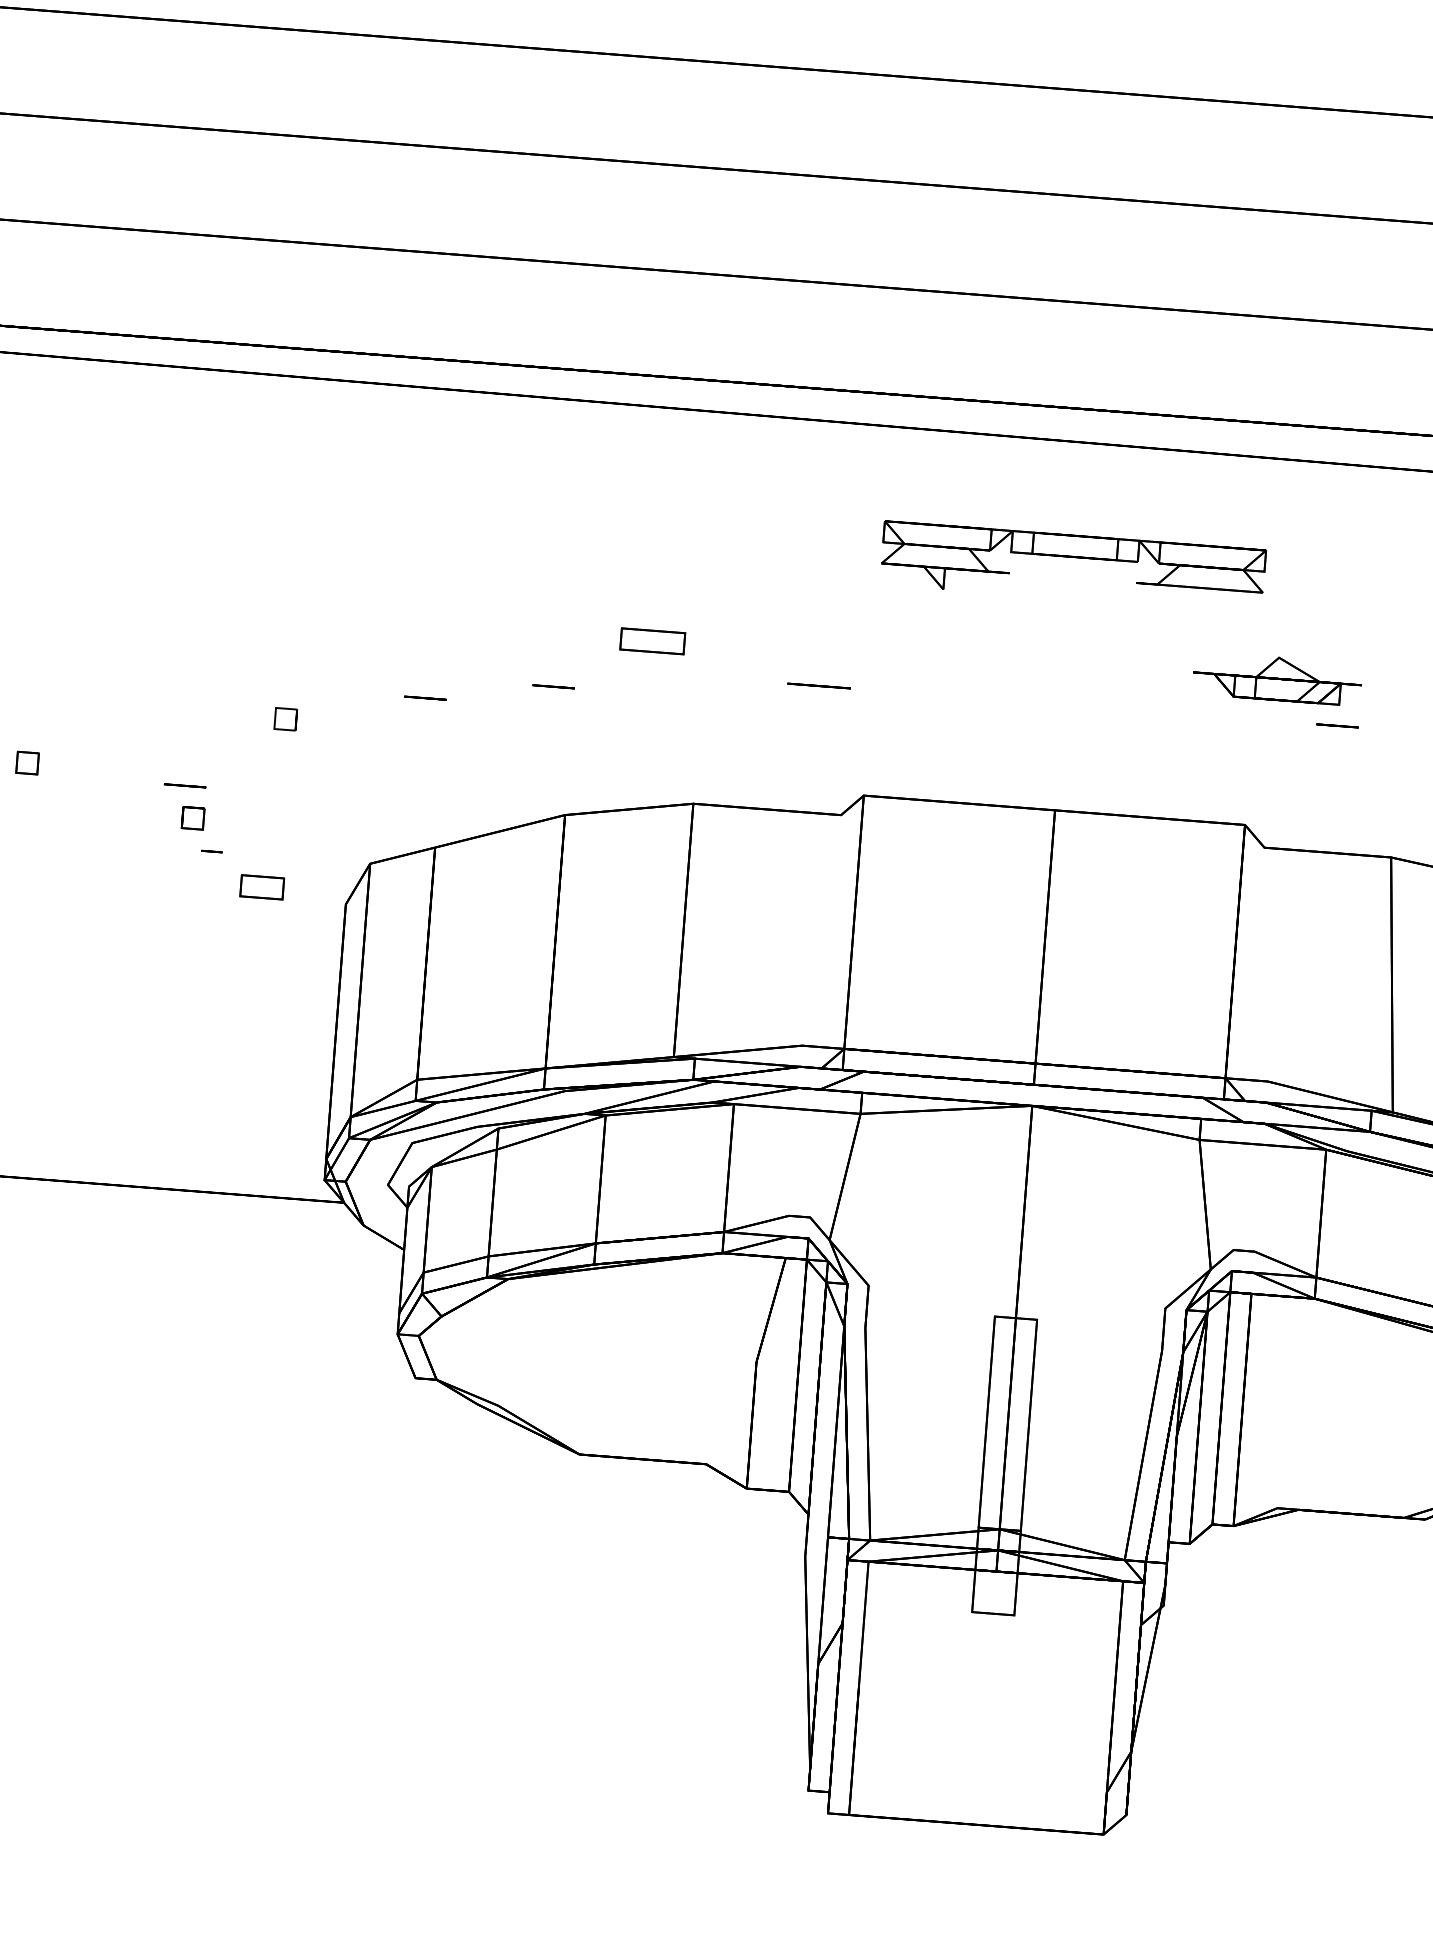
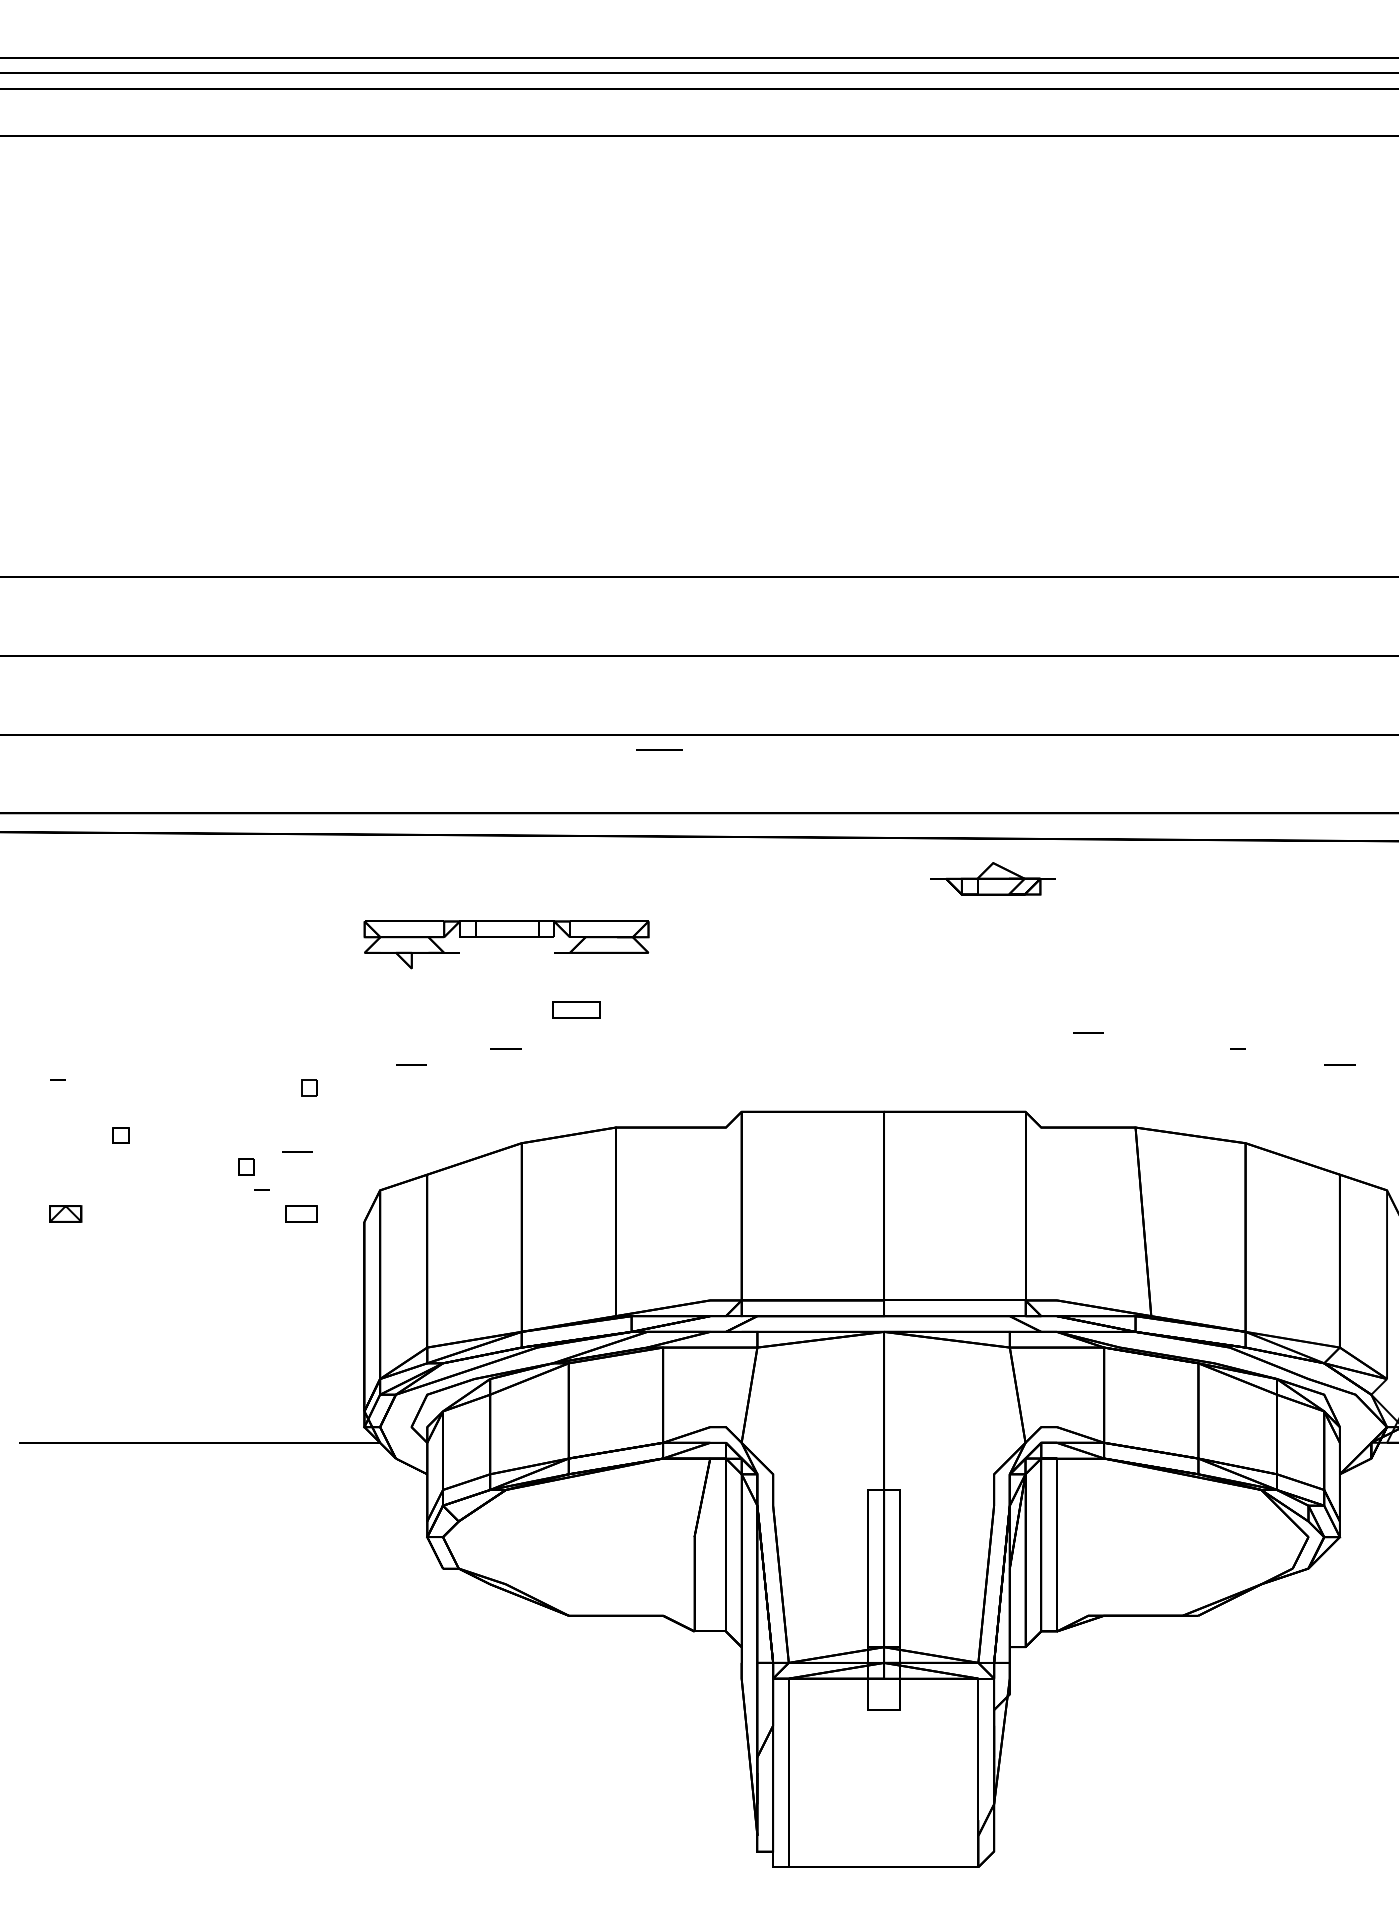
part: (1073, 557) -> (506, 937), moved
part: (1276, 678) -> (992, 878), moved
line: (819, 685) -> (659, 749), moved
line: (184, 784) -> (297, 1151), moved

